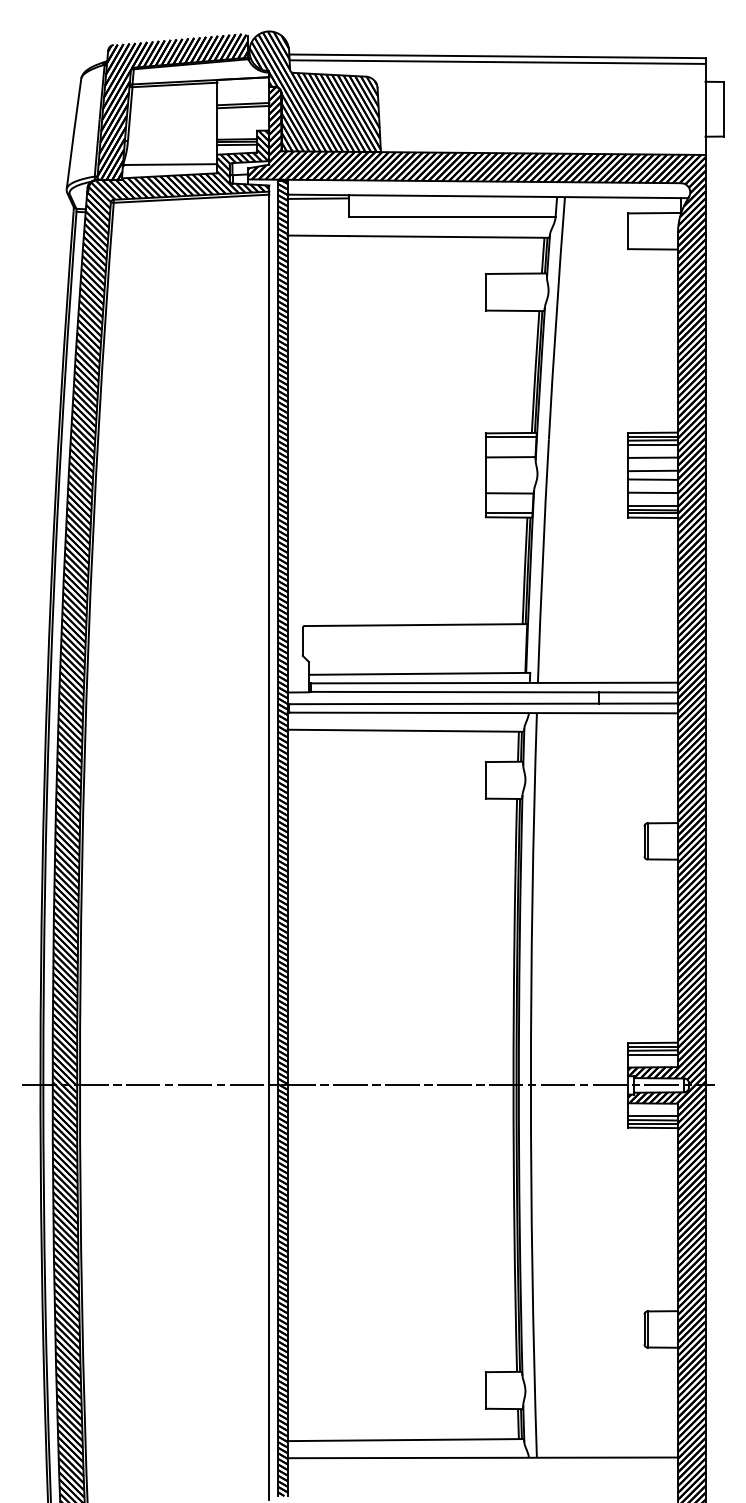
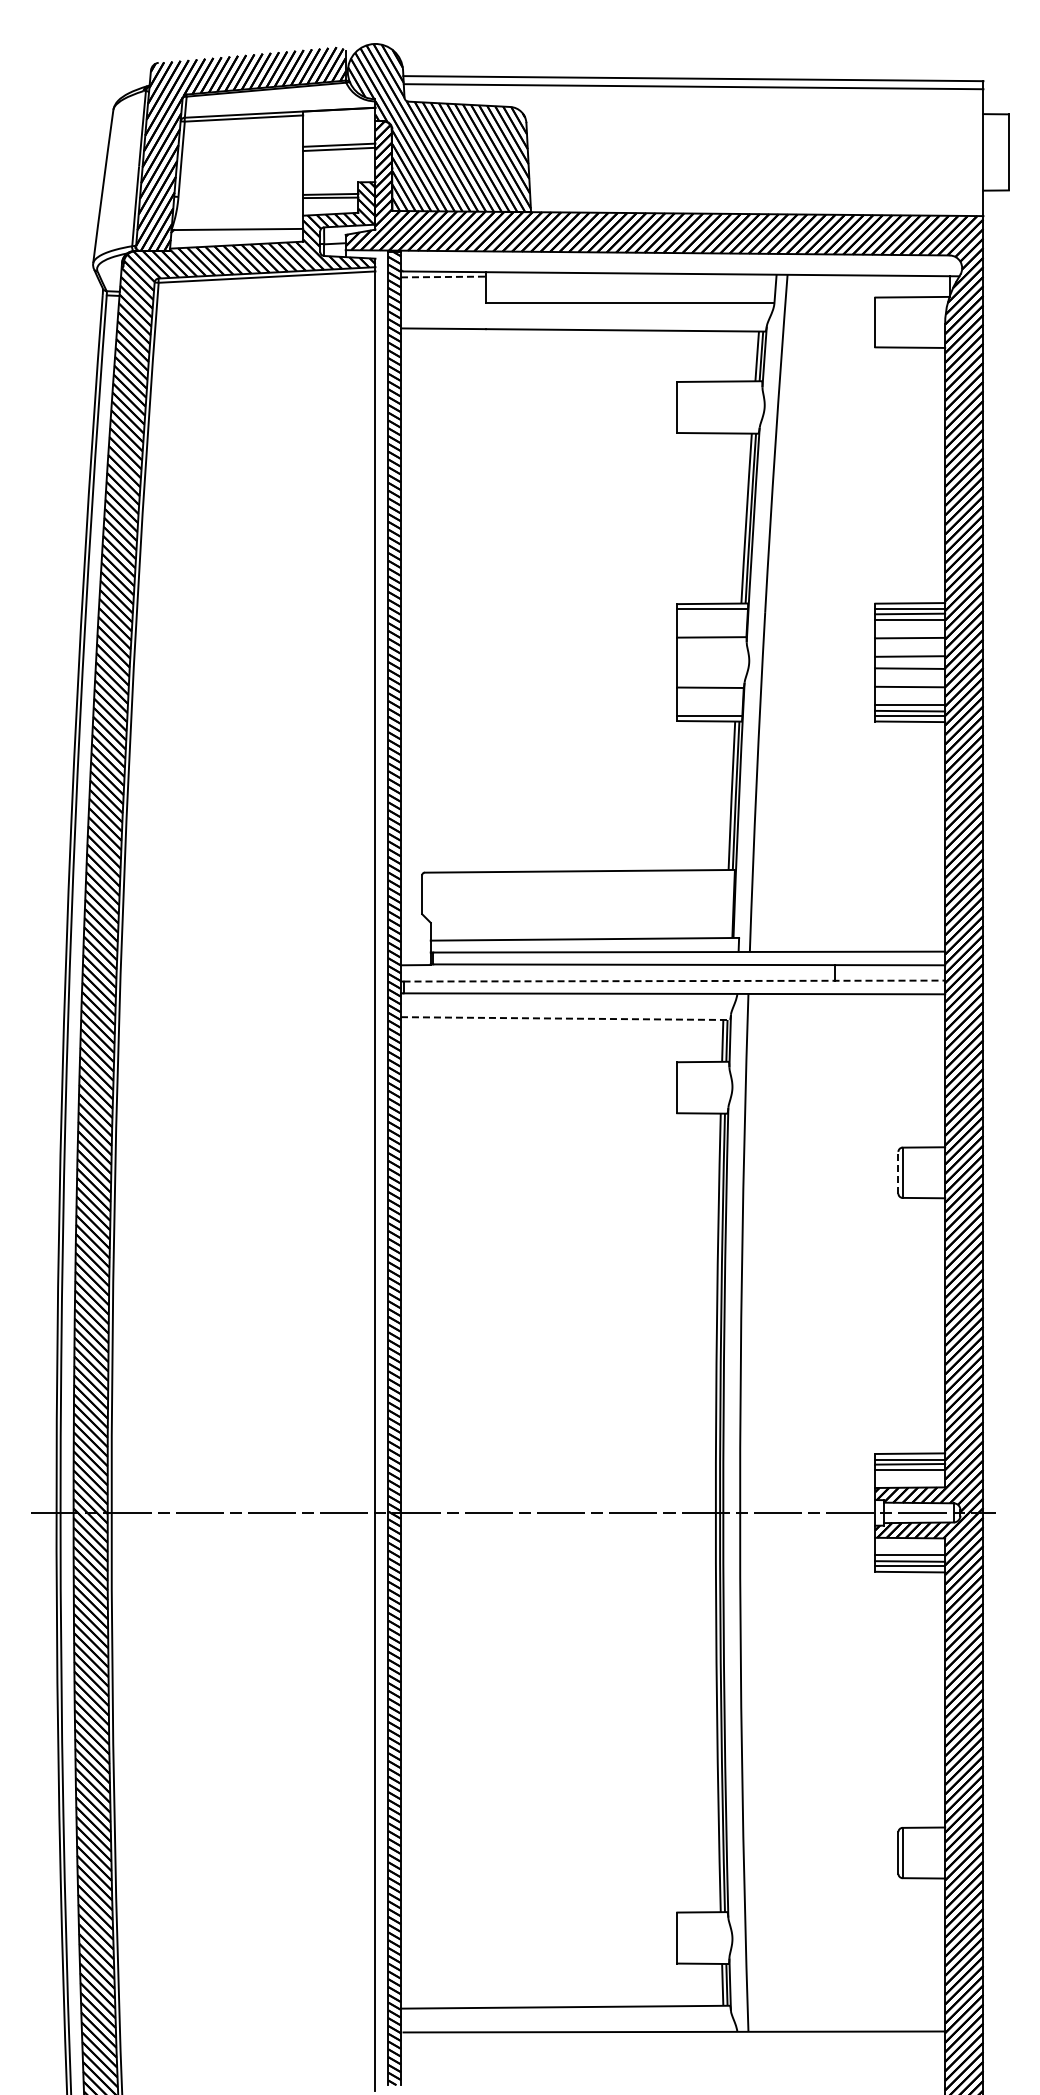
line: (237, 144) -> (330, 201), removed
line: (318, 199) -> (443, 277), solid -> dashed
line: (483, 704) -> (674, 981), solid -> dashed
line: (405, 730) -> (565, 1018), solid -> dashed
line: (644, 841) -> (898, 1172), solid -> dashed

